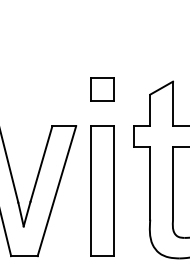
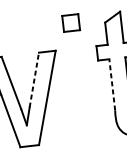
line: (41, 163) -> (34, 79), solid -> dashed
line: (150, 182) -> (112, 84), solid -> dashed
part: (102, 190) -> (79, 93), removed

